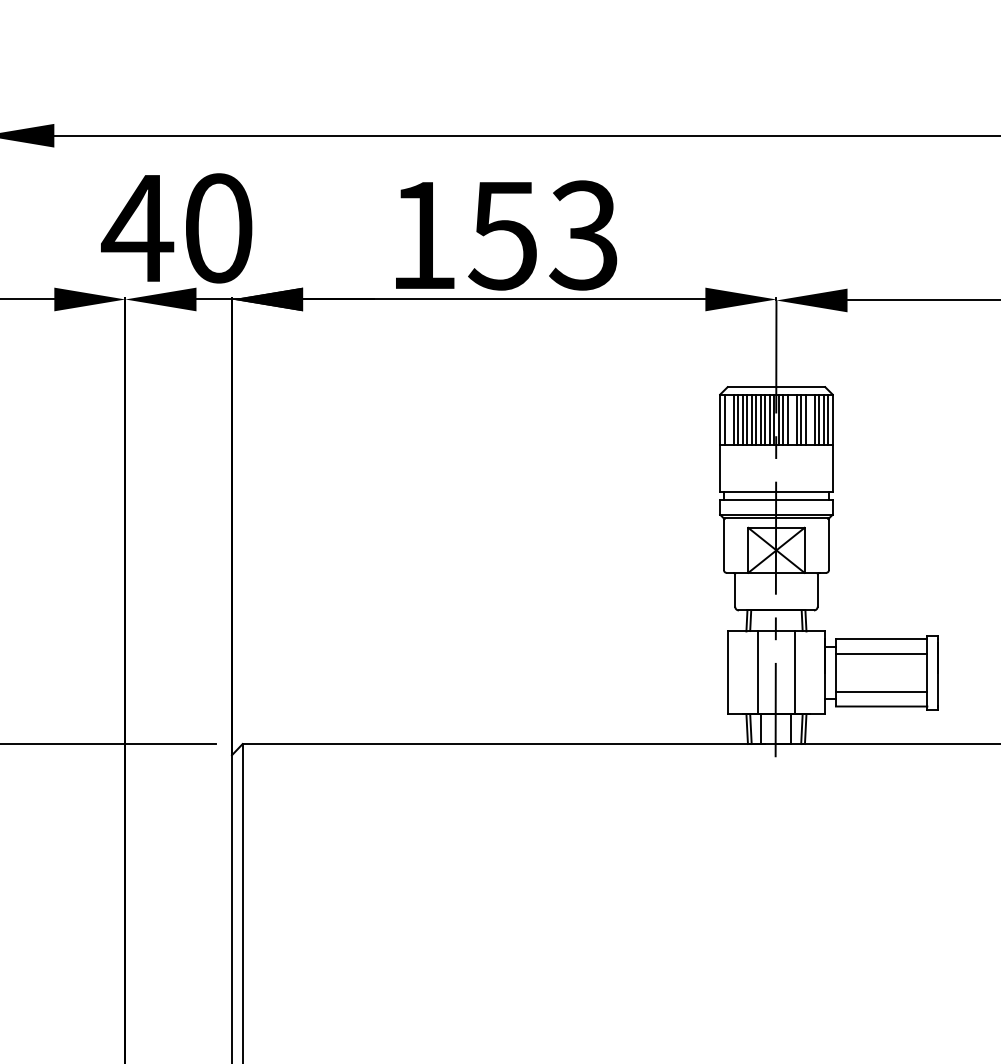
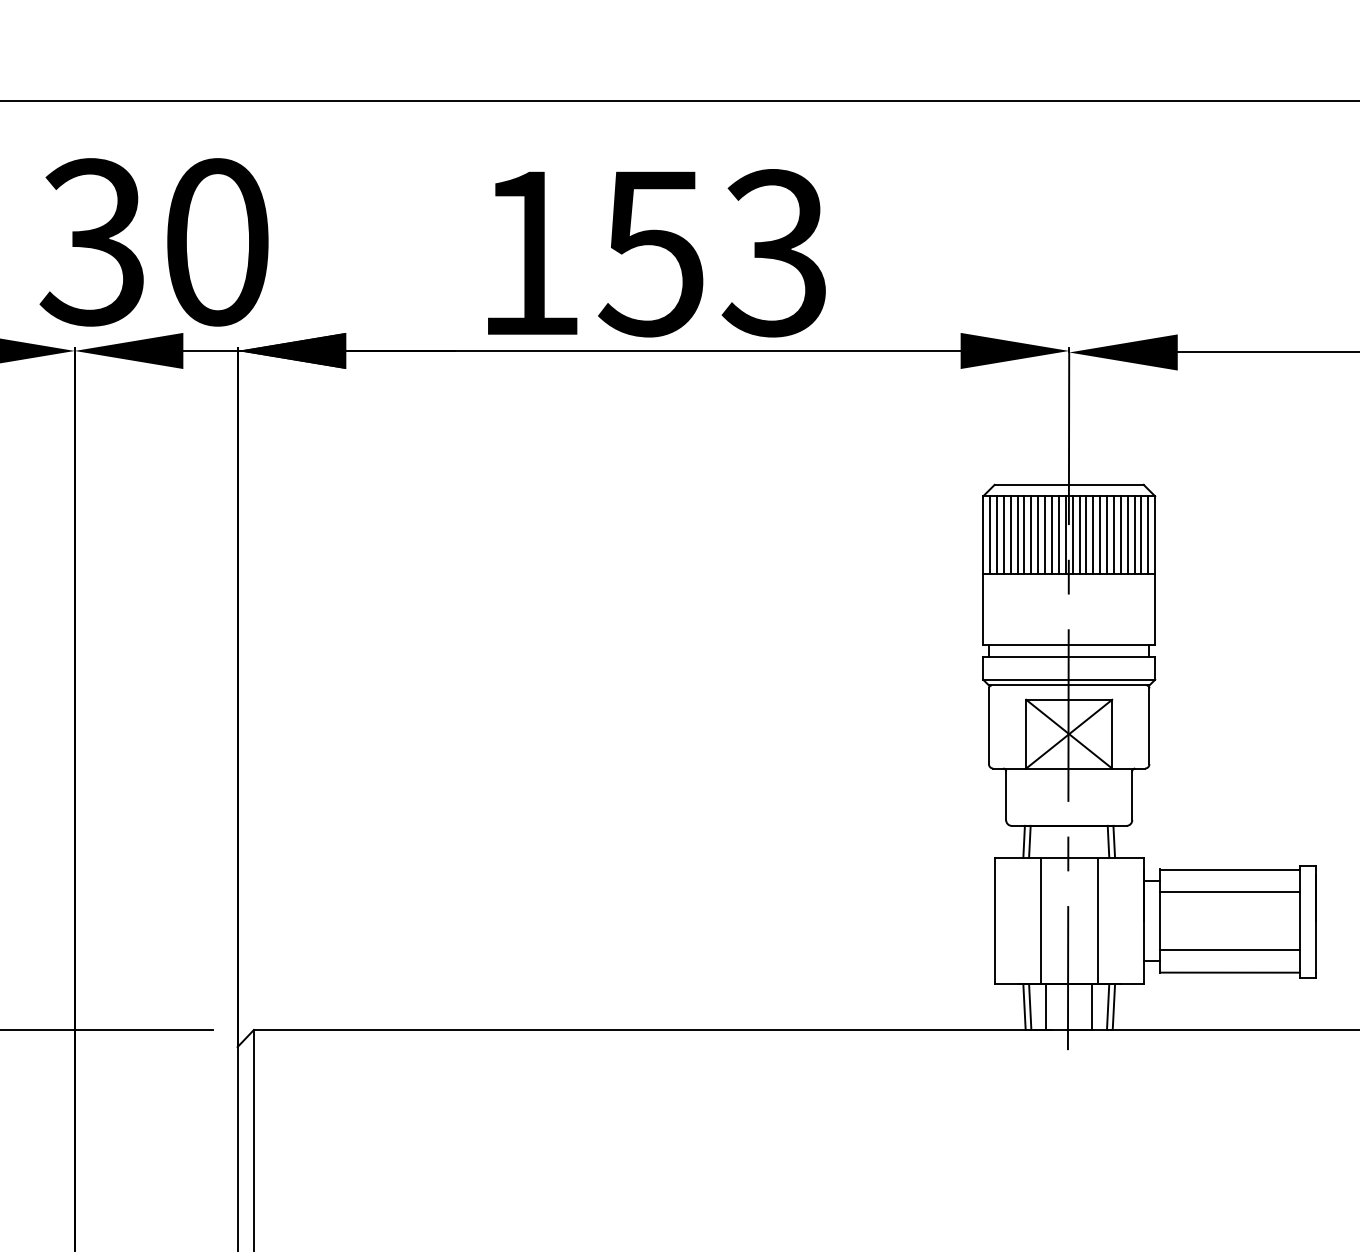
text: (137, 228) -> (93, 242), 40 -> 30
line: (729, 419) -> (997, 534), added
line: (792, 419) -> (1093, 534), added
line: (810, 419) -> (1121, 534), added

